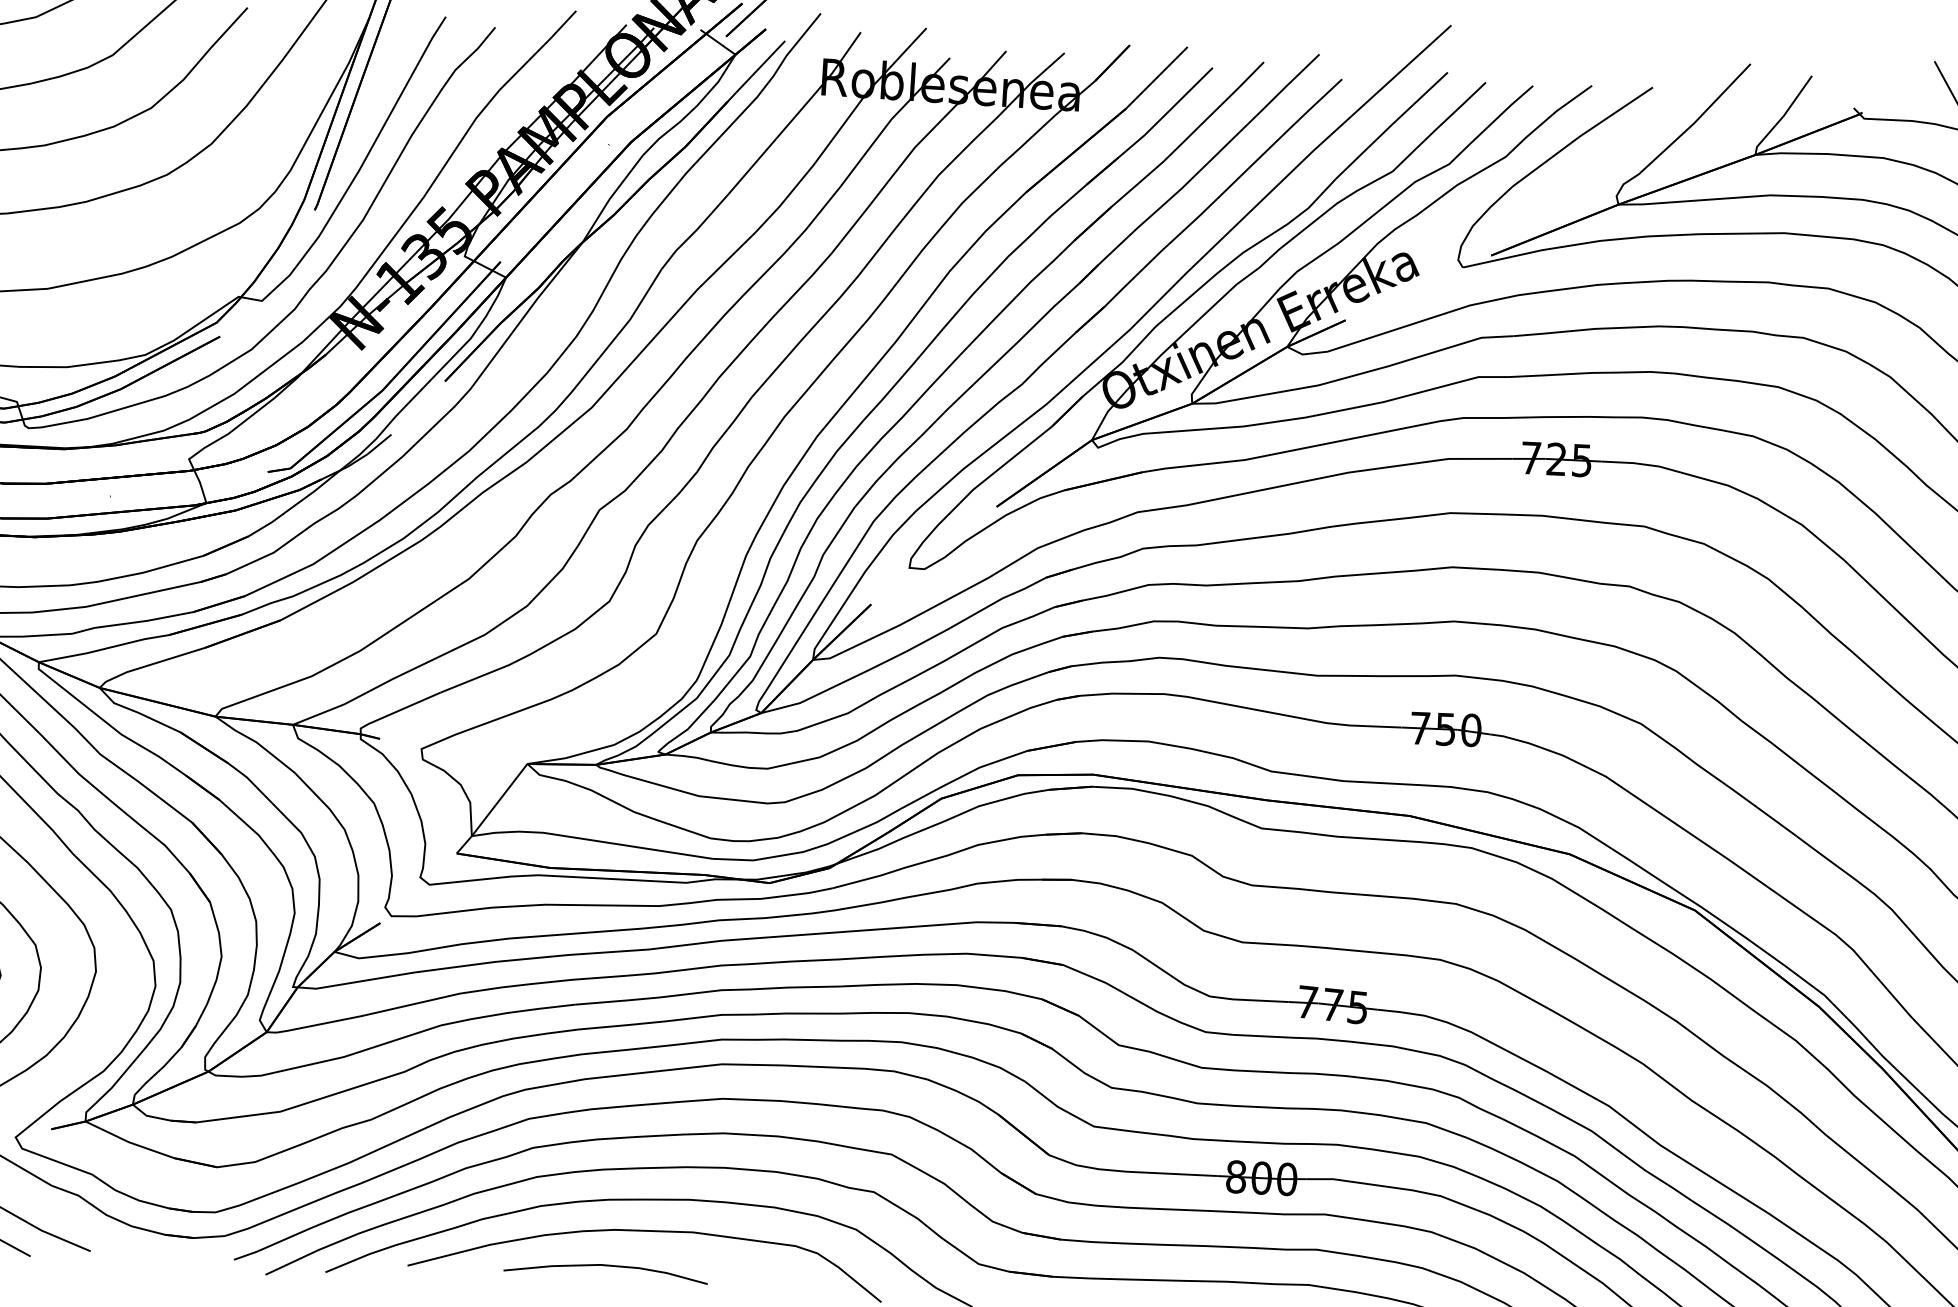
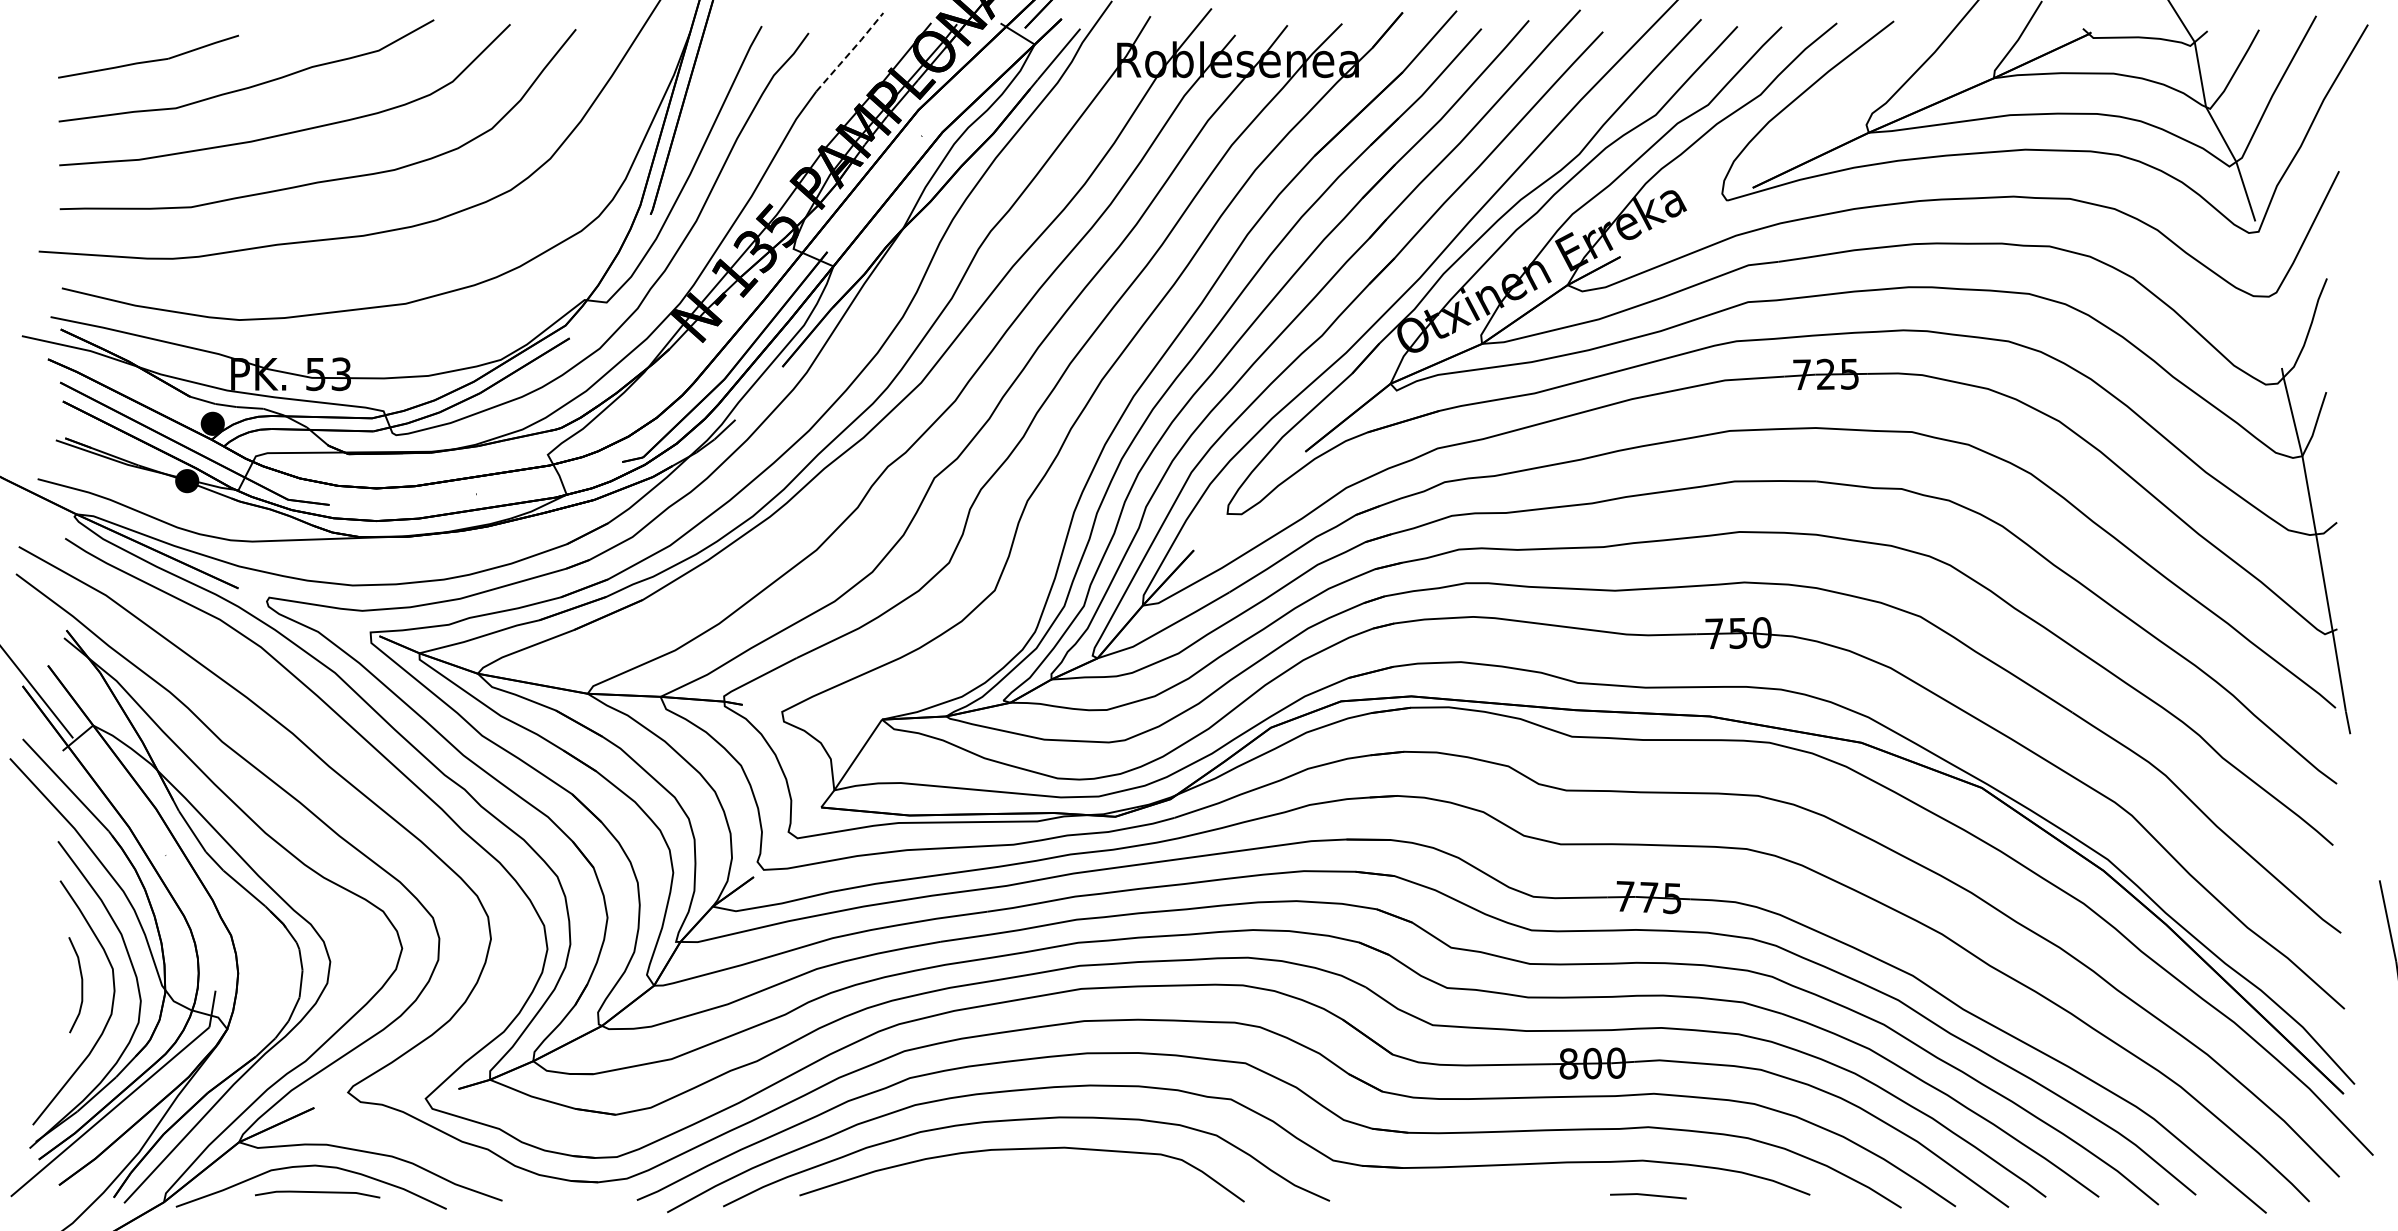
line: (538, 50) -> (850, 52), solid -> dashed
curve: (606, 1266) -> (985, 1184), removed

